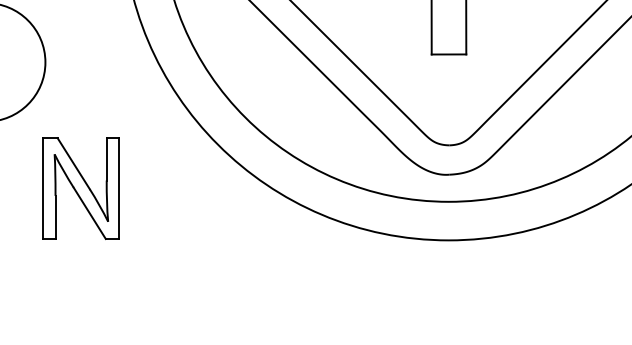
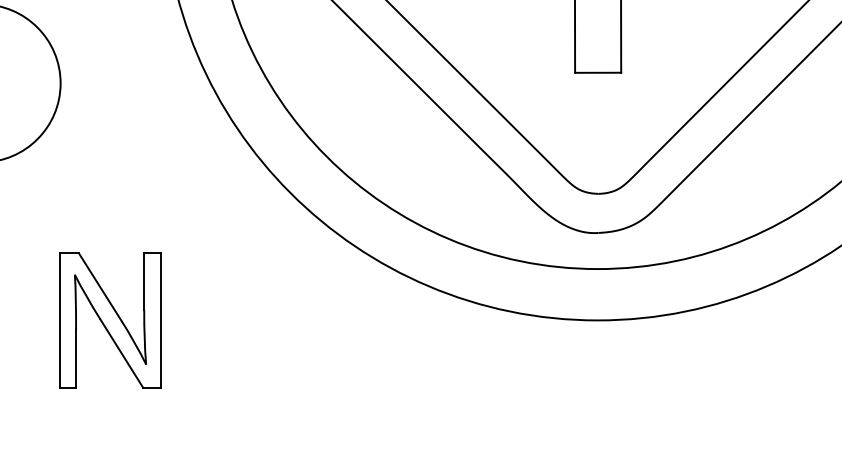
part: (81, 188) -> (110, 320), moved

